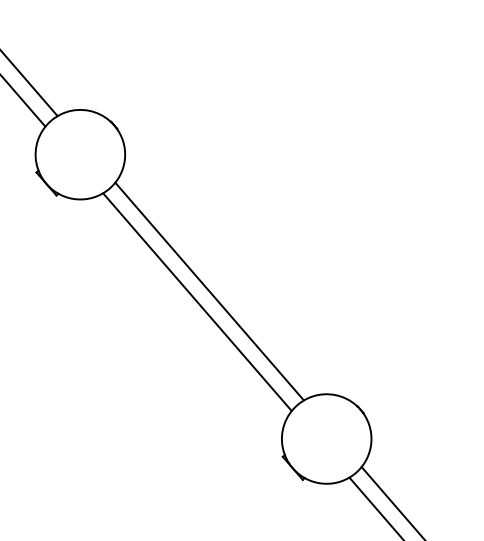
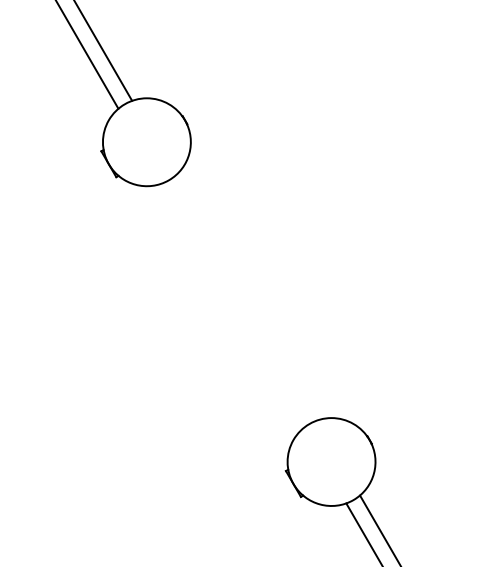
line: (208, 291) -> (245, 297), removed
line: (197, 301) -> (232, 305), removed

